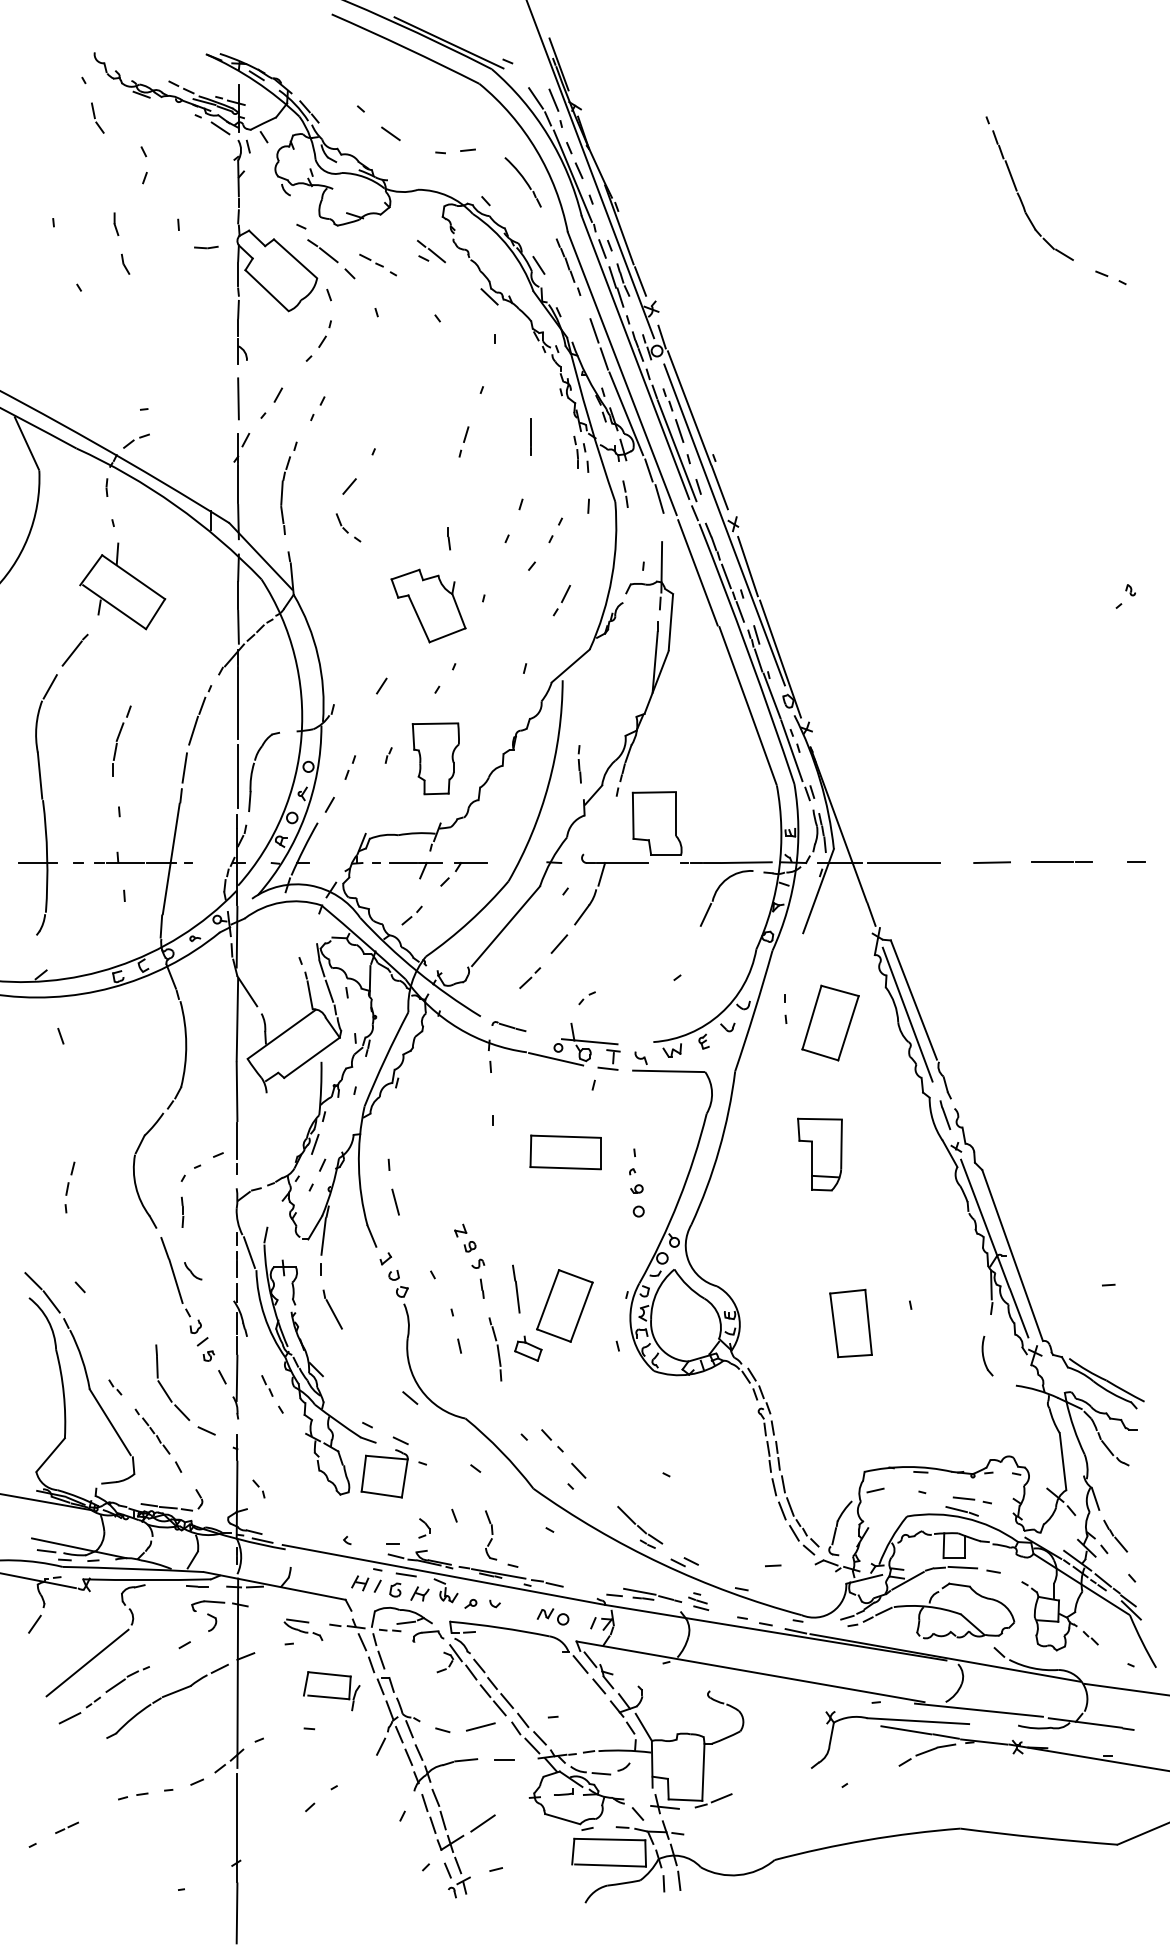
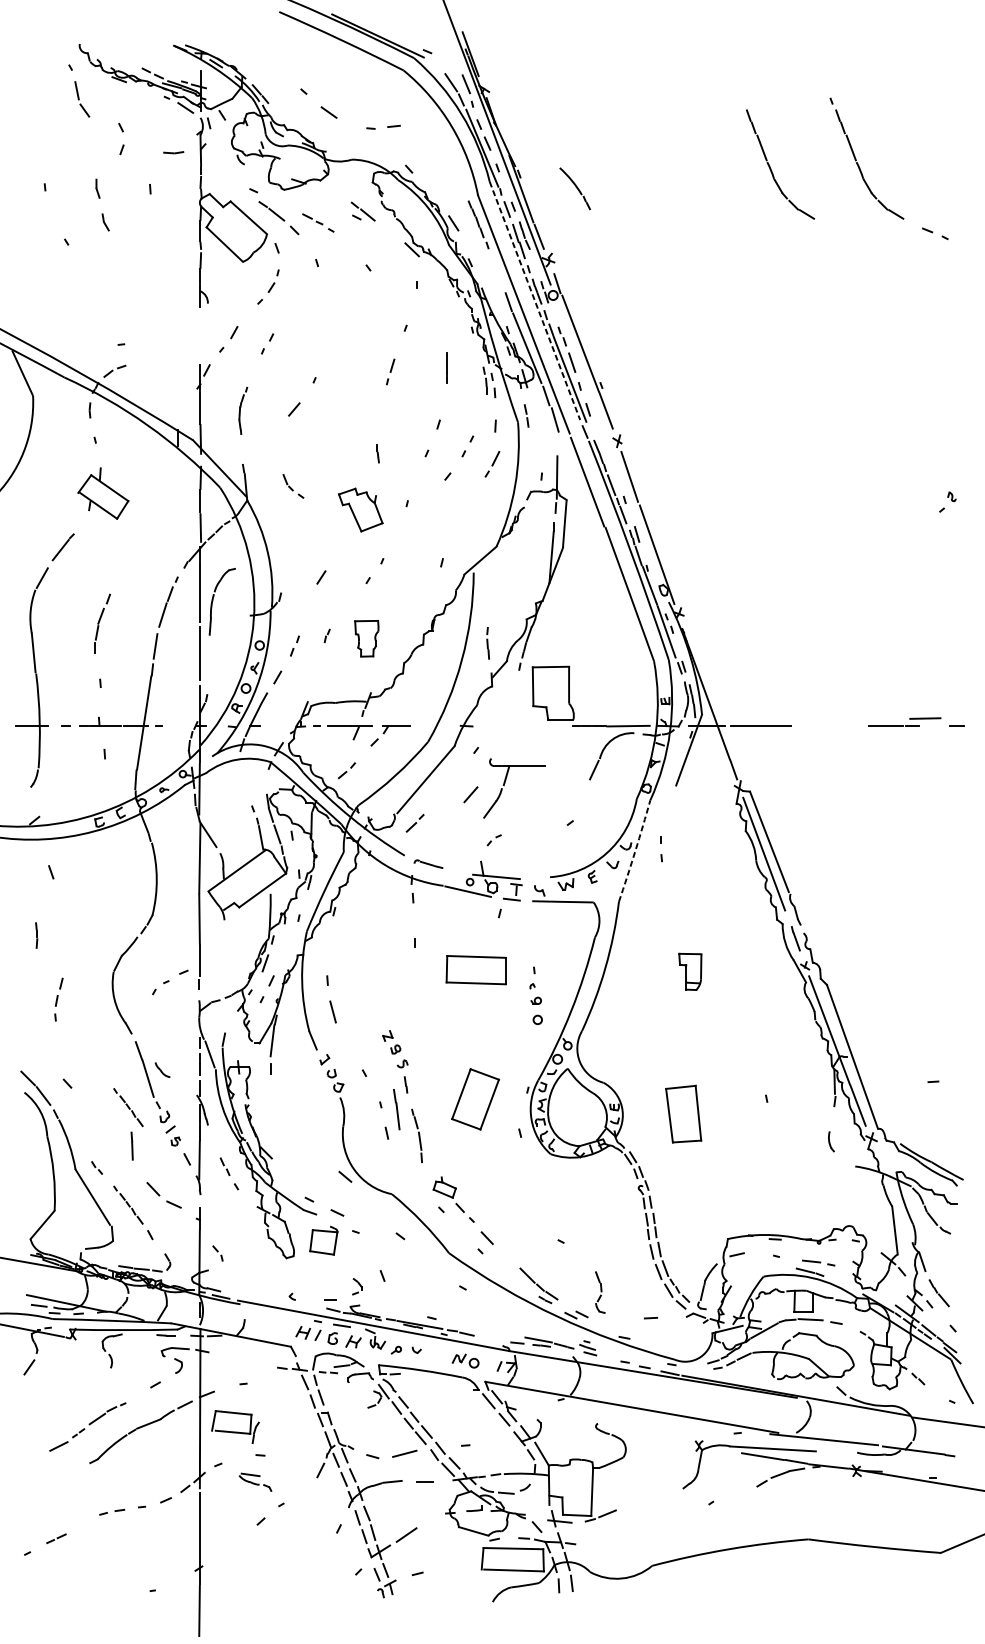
part: (97, 117) -> (82, 98), size x1.4
part: (522, 182) -> (574, 188), moved
part: (915, 198) -> (770, 167), added
part: (206, 247) -> (173, 152), moved
line: (594, 330) -> (500, 278), removed
line: (635, 358) -> (535, 301), solid -> dashed
line: (238, 398) -> (200, 335), removed
part: (288, 487) -> (242, 410), size x0.6
line: (724, 524) -> (609, 441), removed
part: (348, 527) -> (293, 486), moved
part: (122, 586) -> (103, 493), size x0.7
part: (561, 600) -> (492, 464), moved
part: (428, 605) -> (360, 509), size x0.7
part: (435, 758) -> (366, 638), size x0.6
part: (253, 770) -> (213, 600), moved
line: (991, 862) -> (924, 718), moved
part: (599, 886) -> (504, 785), moved
line: (530, 978) -> (415, 823), moved
arc: (754, 1011) -> (635, 851), solid -> dashed
part: (830, 1022) -> (699, 860), removed
part: (819, 1154) -> (689, 971), size x0.6
part: (182, 1211) -> (36, 934), moved
line: (516, 1288) -> (396, 1109), moved
part: (332, 1309) -> (279, 1102), removed
part: (152, 1315) -> (128, 1107), added
part: (850, 1323) -> (683, 1114), moved
part: (528, 1348) -> (444, 1187), moved
part: (987, 1355) -> (831, 1141), size x0.6
line: (164, 1391) -> (138, 1171), removed
part: (384, 1473) -> (323, 1240), size x0.7
part: (491, 1535) -> (600, 1292), moved
part: (303, 1629) -> (255, 1482), moved
line: (87, 1662) -> (73, 1399), removed
part: (331, 1691) -> (235, 1427), moved

